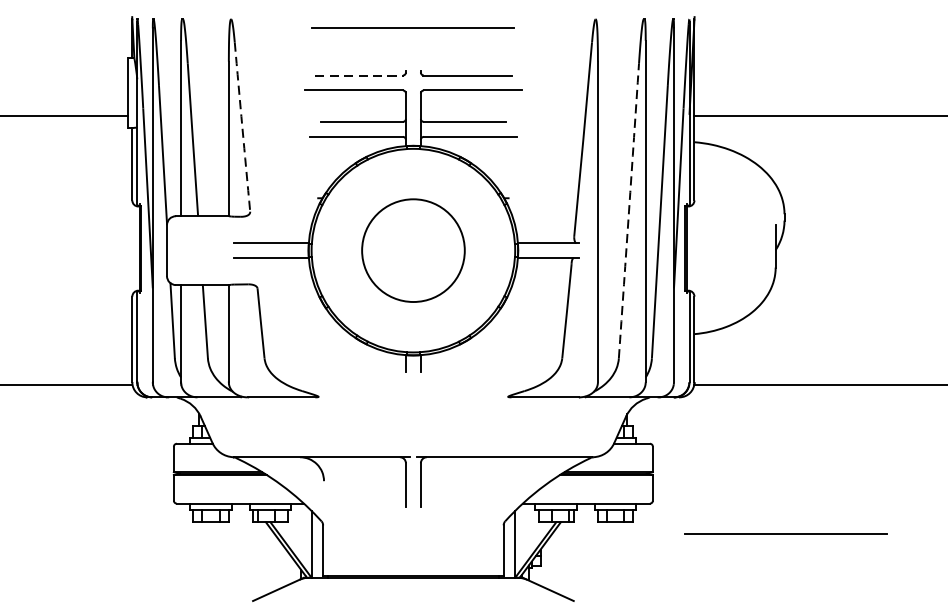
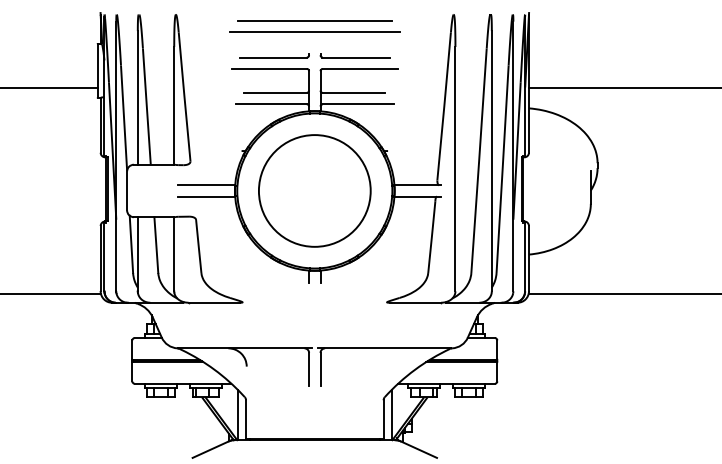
line: (412, 42) -> (314, 32), added
line: (359, 75) -> (273, 57), dashed -> solid
arc: (242, 126) -> (184, 96), dashed -> solid
arc: (629, 210) -> (479, 160), dashed -> solid
circle: (412, 250) -> (314, 190), size x1.43
line: (785, 533) -> (598, 406), removed

